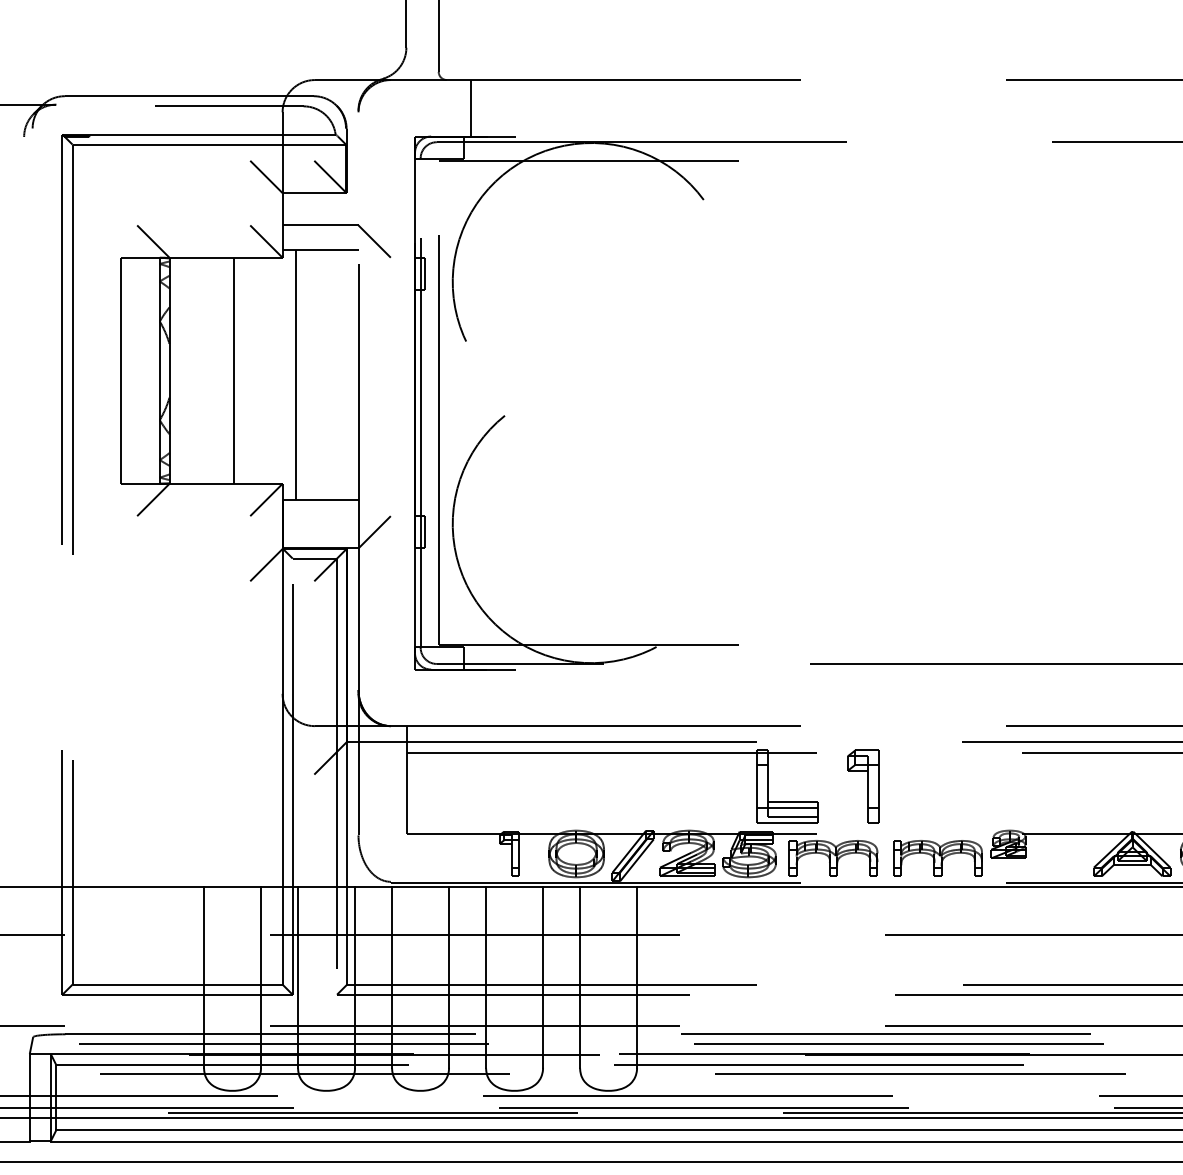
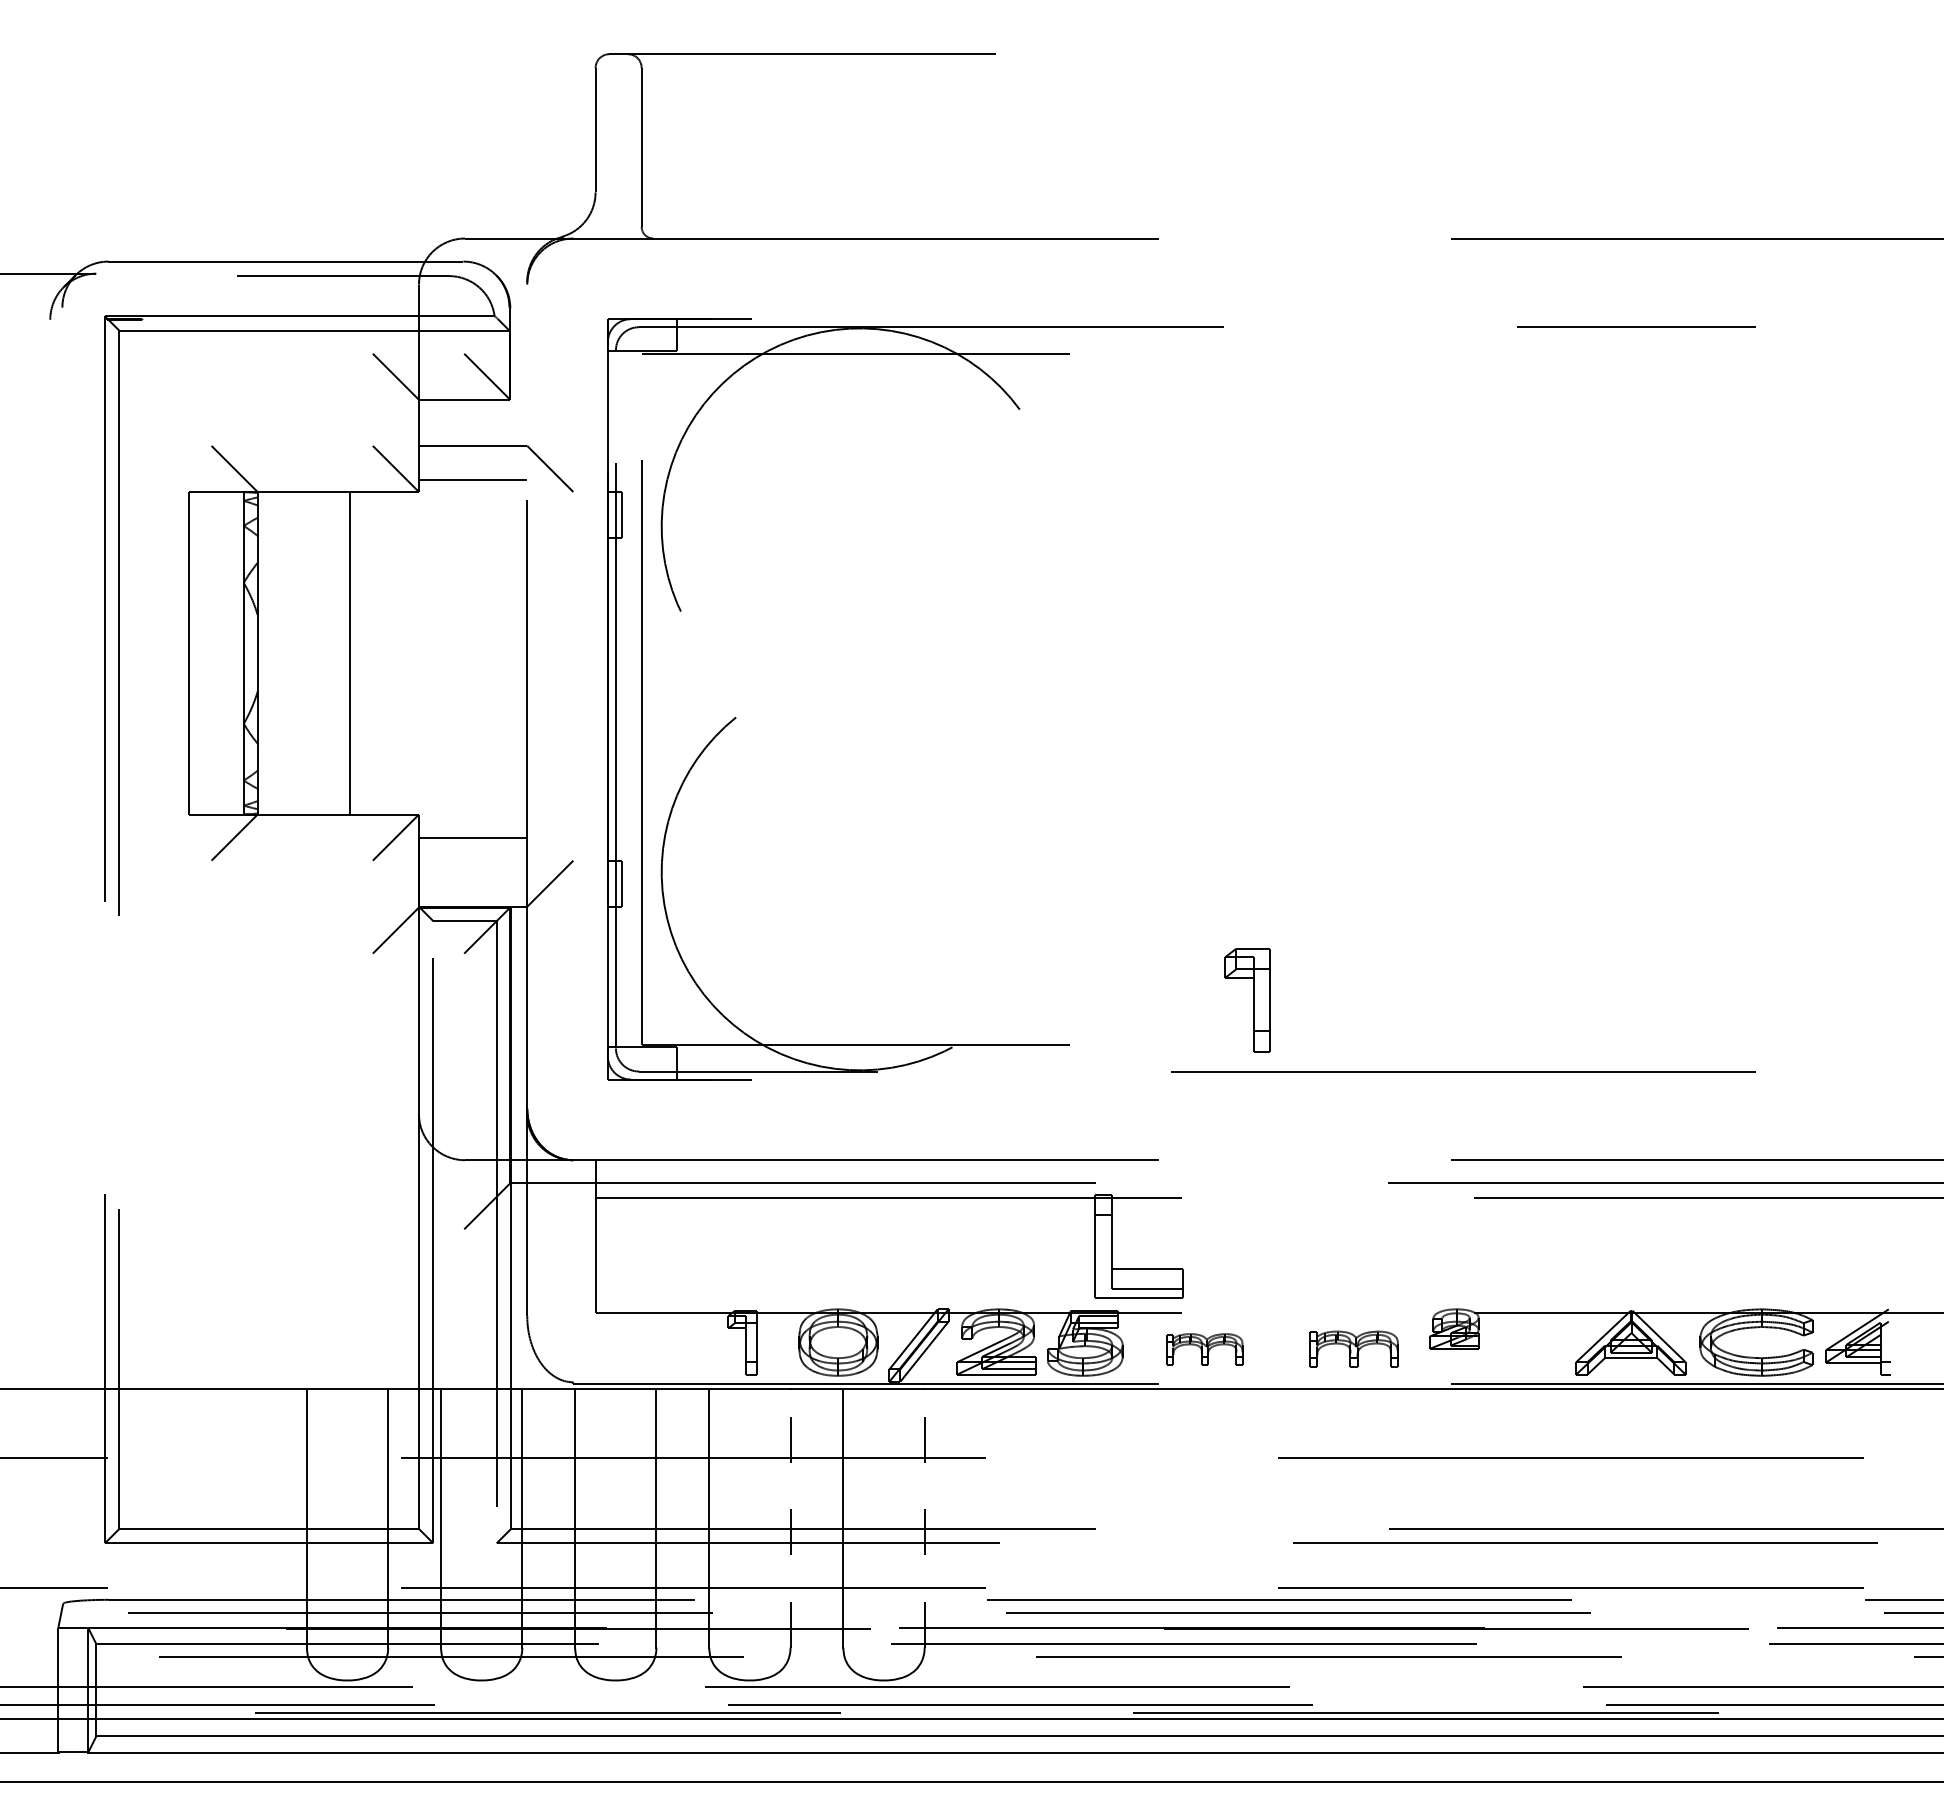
line: (470, 108) -> (687, 278), removed
line: (296, 374) -> (438, 658), removed
part: (863, 786) -> (1247, 1000), moved
line: (786, 808) -> (1138, 1277), removed
part: (833, 858) -> (1204, 1349), size x0.6
part: (937, 858) -> (1353, 1349), size x0.7
line: (543, 976) -> (790, 1517), solid -> dashed
line: (636, 976) -> (924, 1517), solid -> dashed

